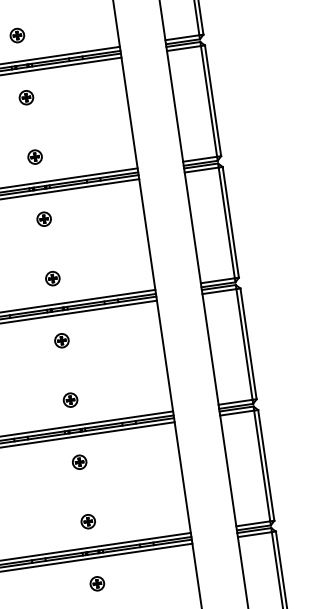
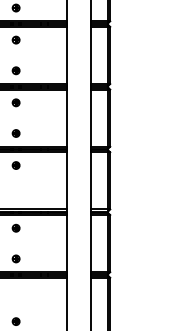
part: (69, 398) -> (15, 195), removed
part: (95, 583) -> (15, 290), removed

